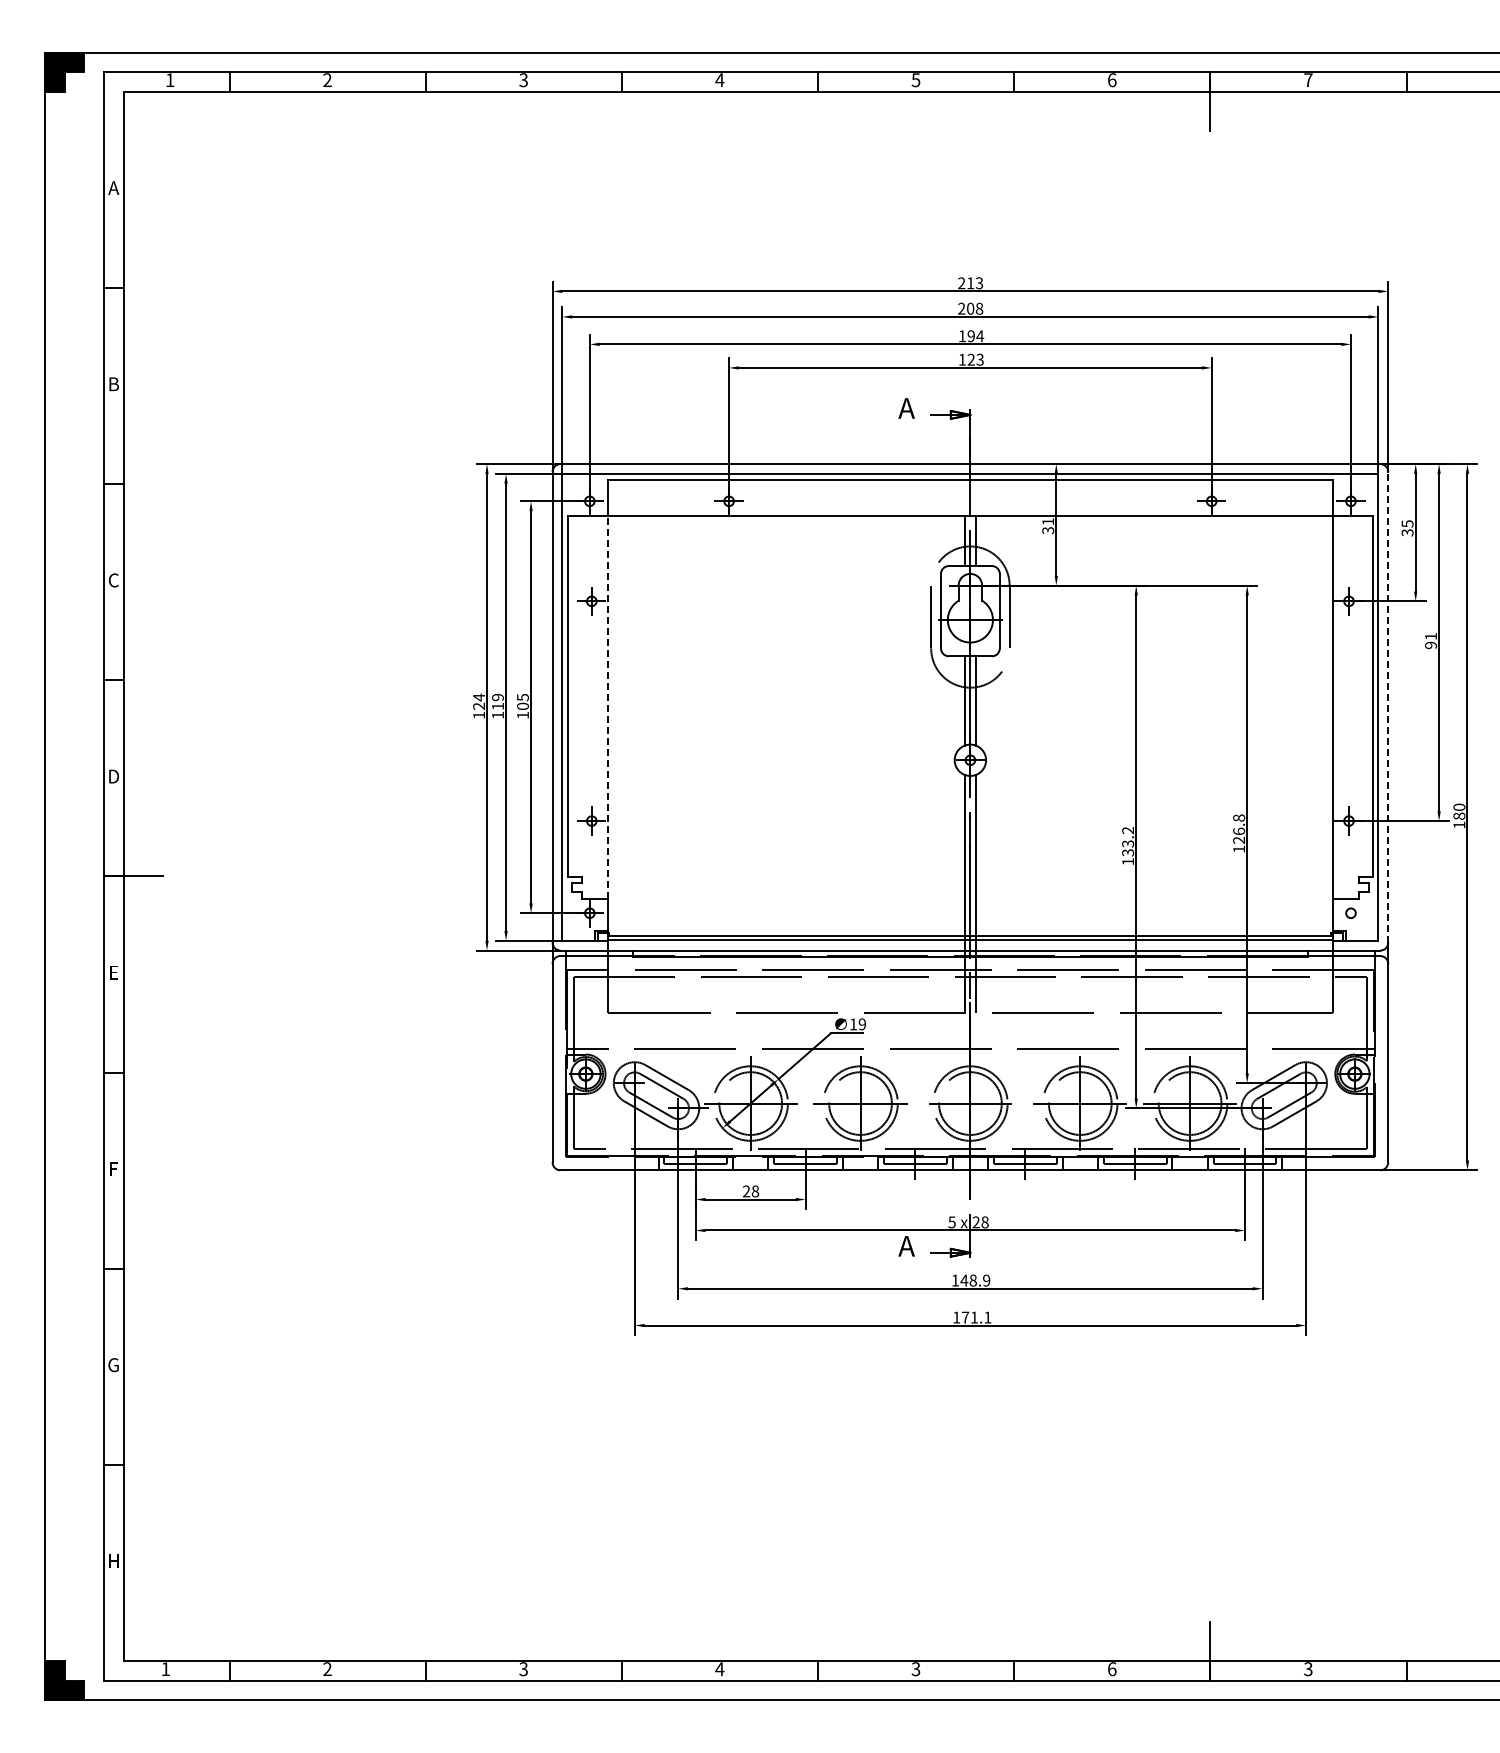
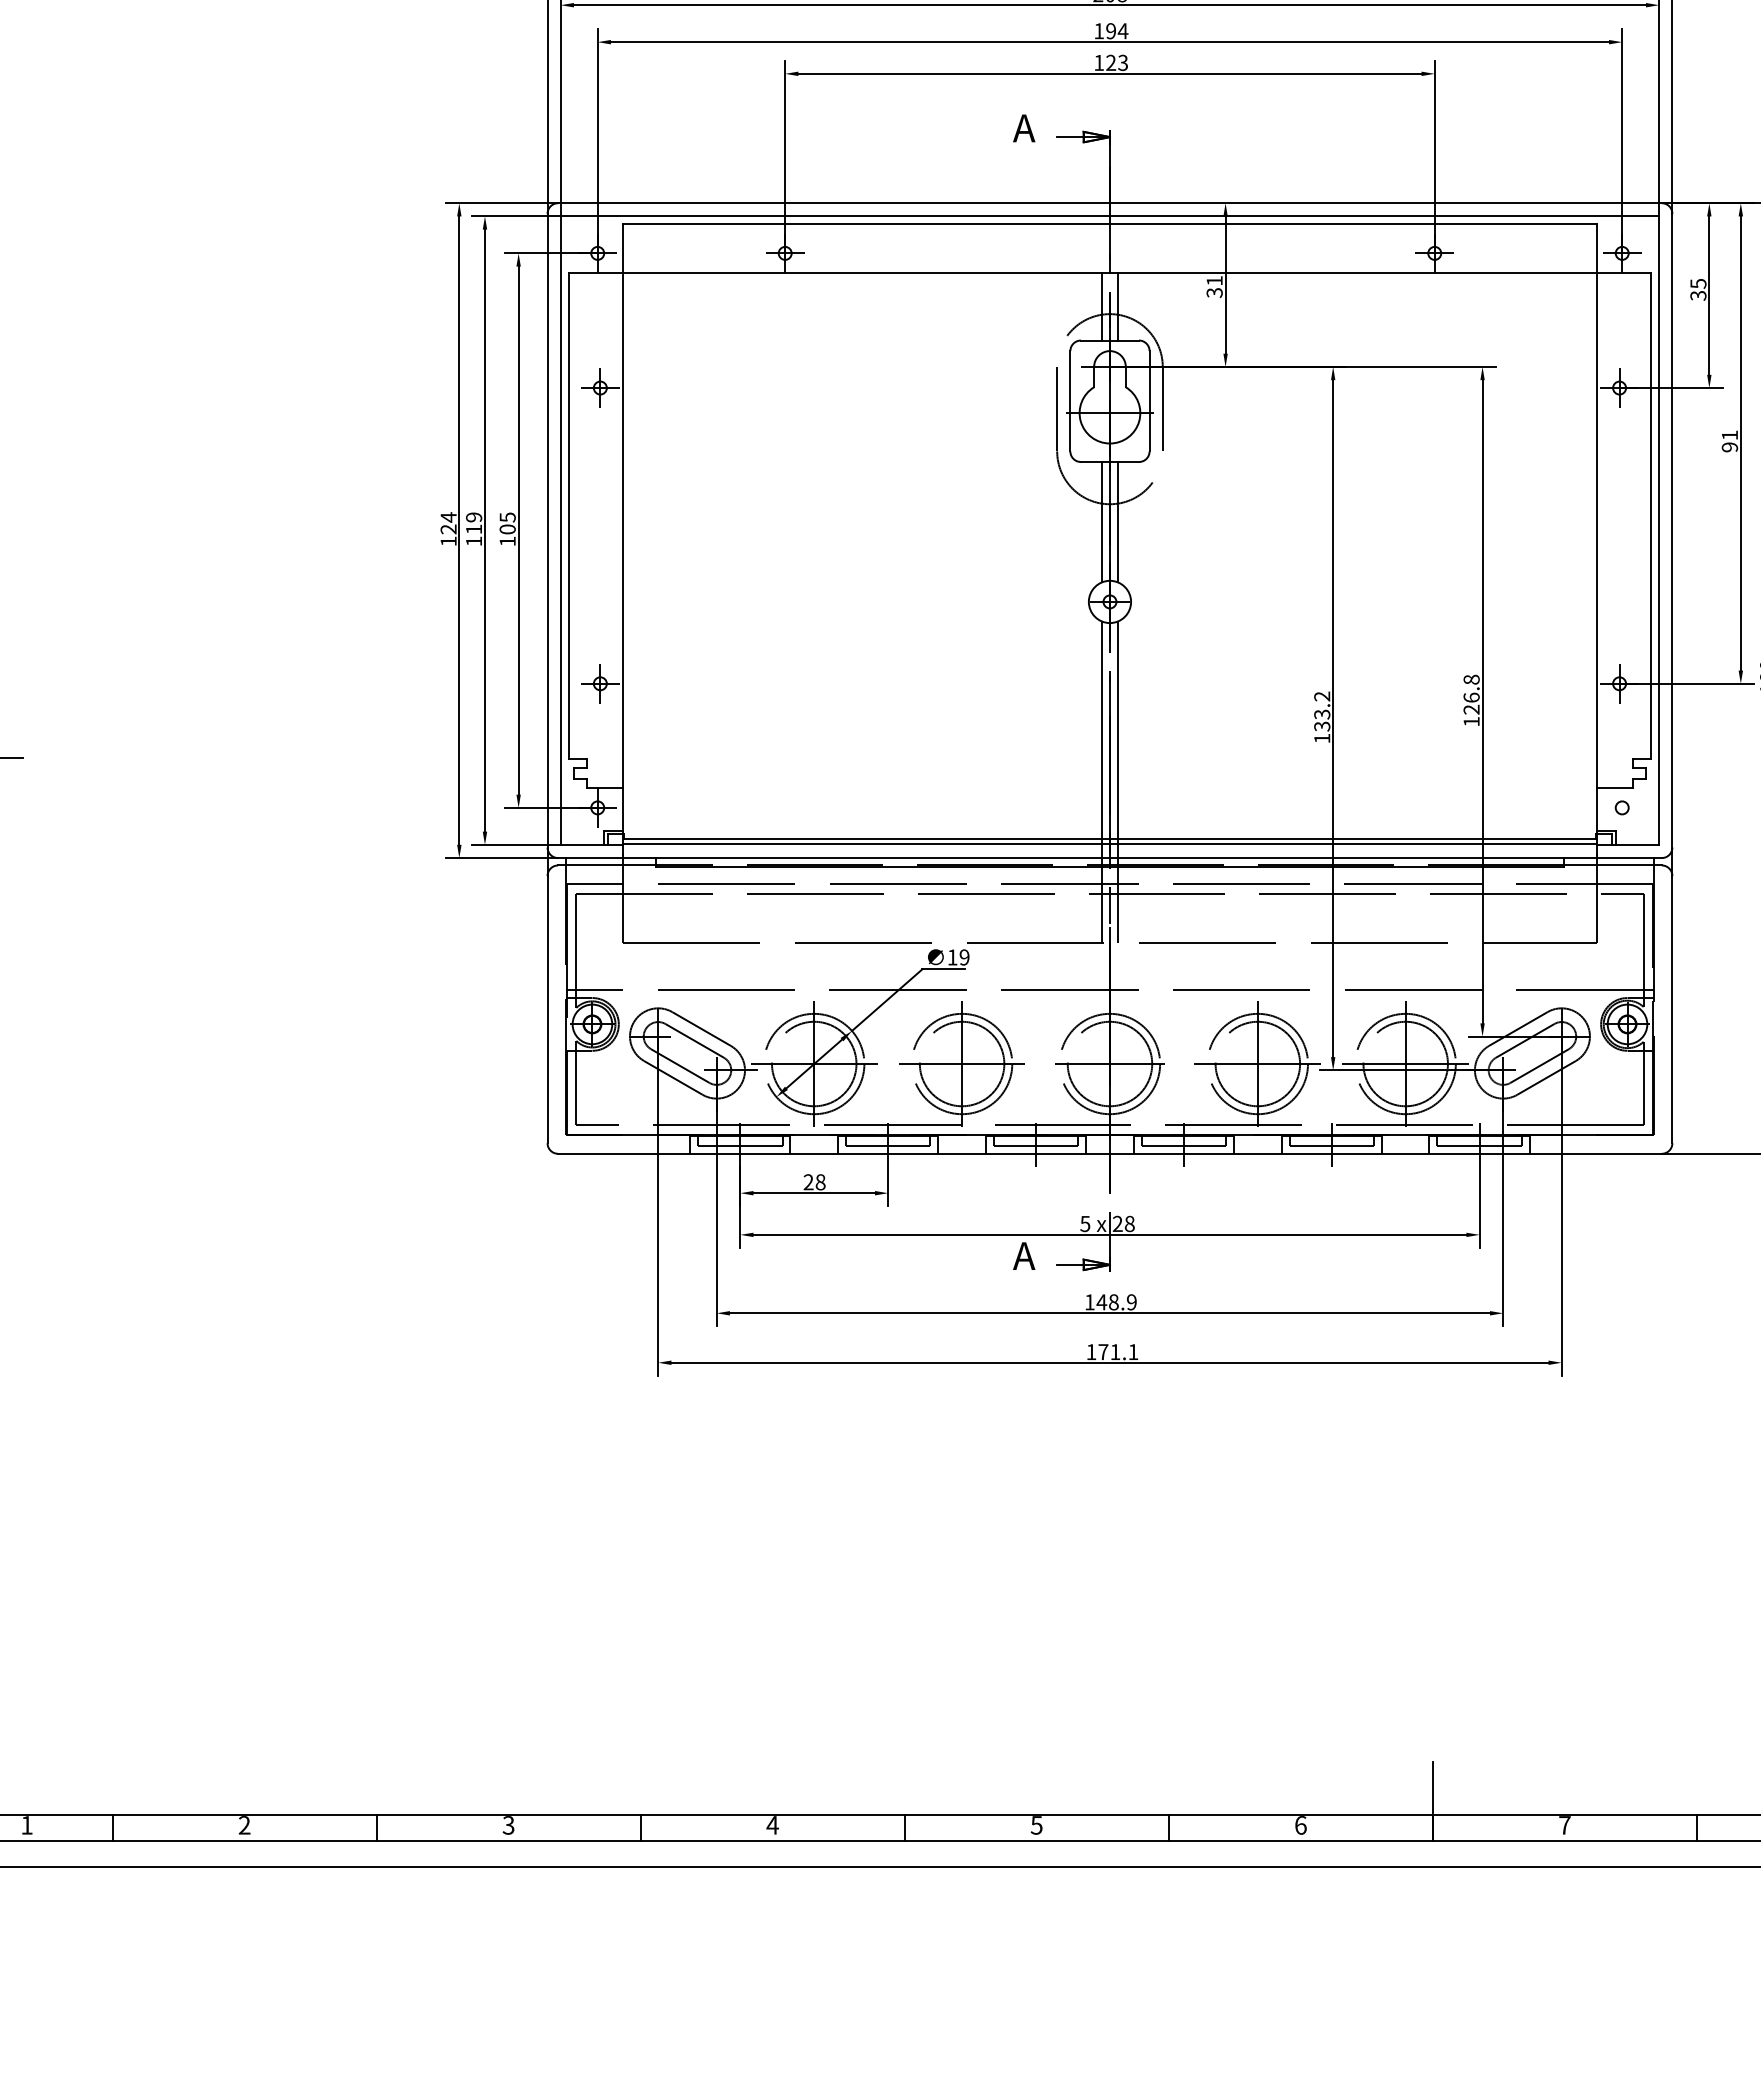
line: (608, 706) -> (622, 529), dashed -> solid
line: (1388, 706) -> (1672, 529), dashed -> solid
text: (916, 1668) -> (1037, 1824), 3 -> 5
text: (1308, 1669) -> (1565, 1825), 3 -> 7

